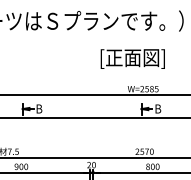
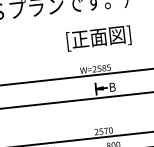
text: (132, 58) -> (98, 38), moved

